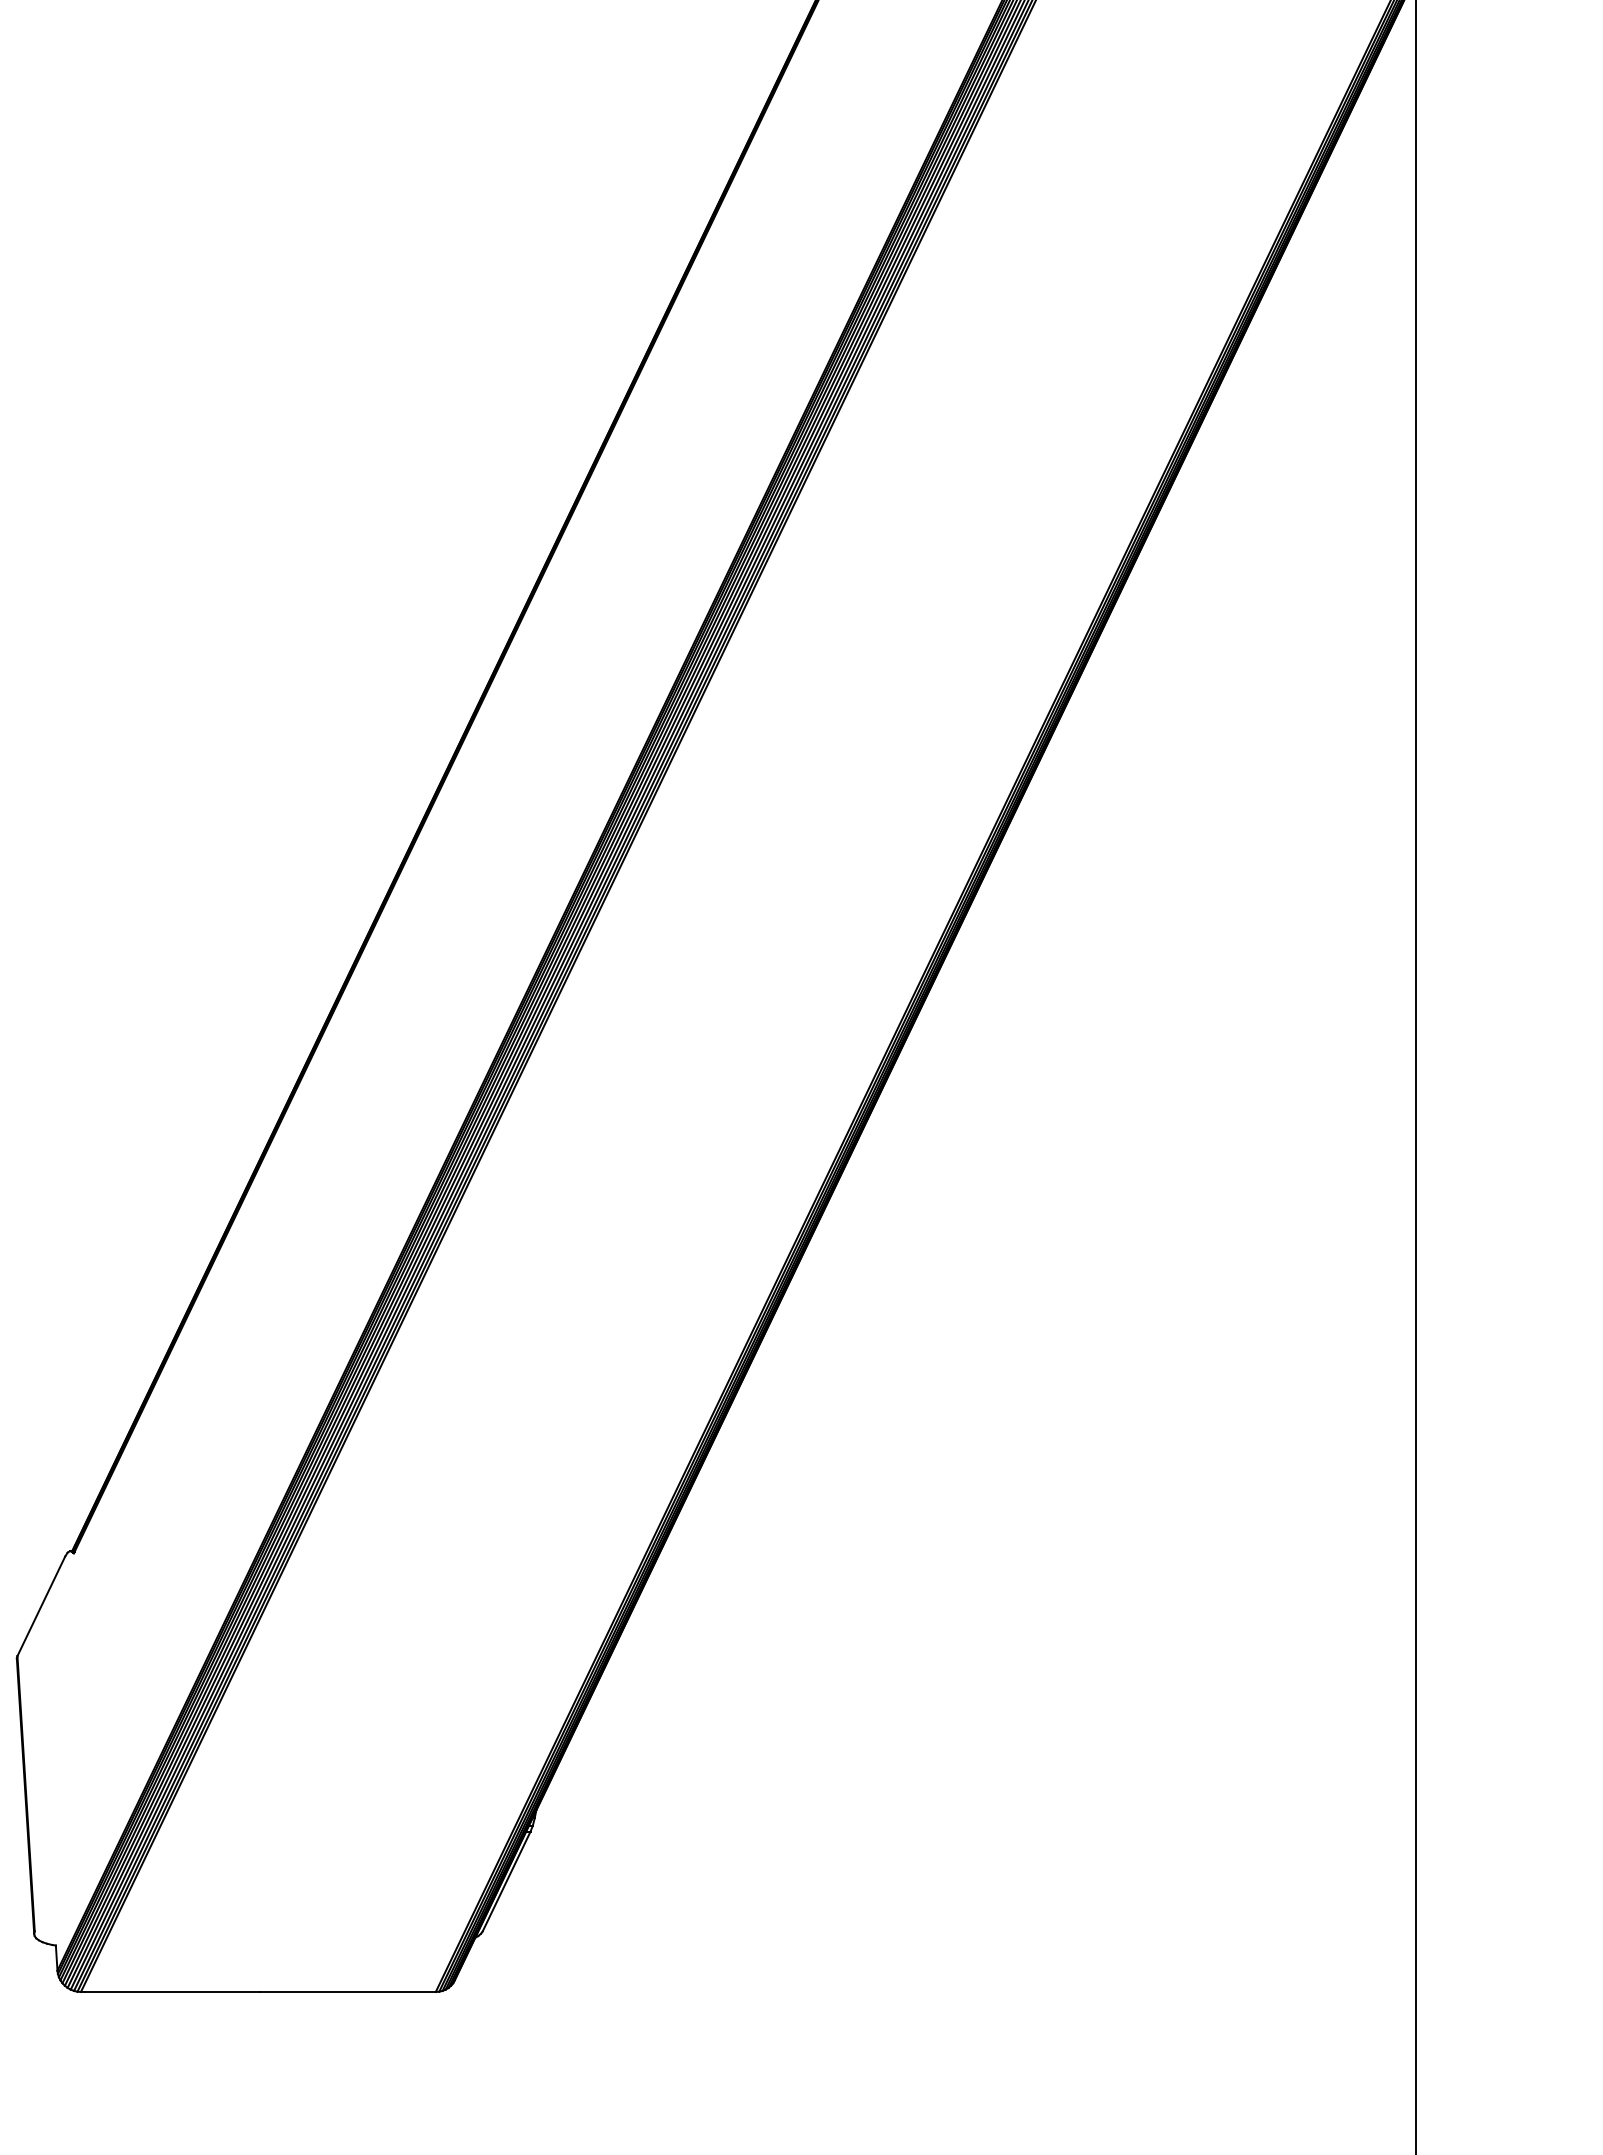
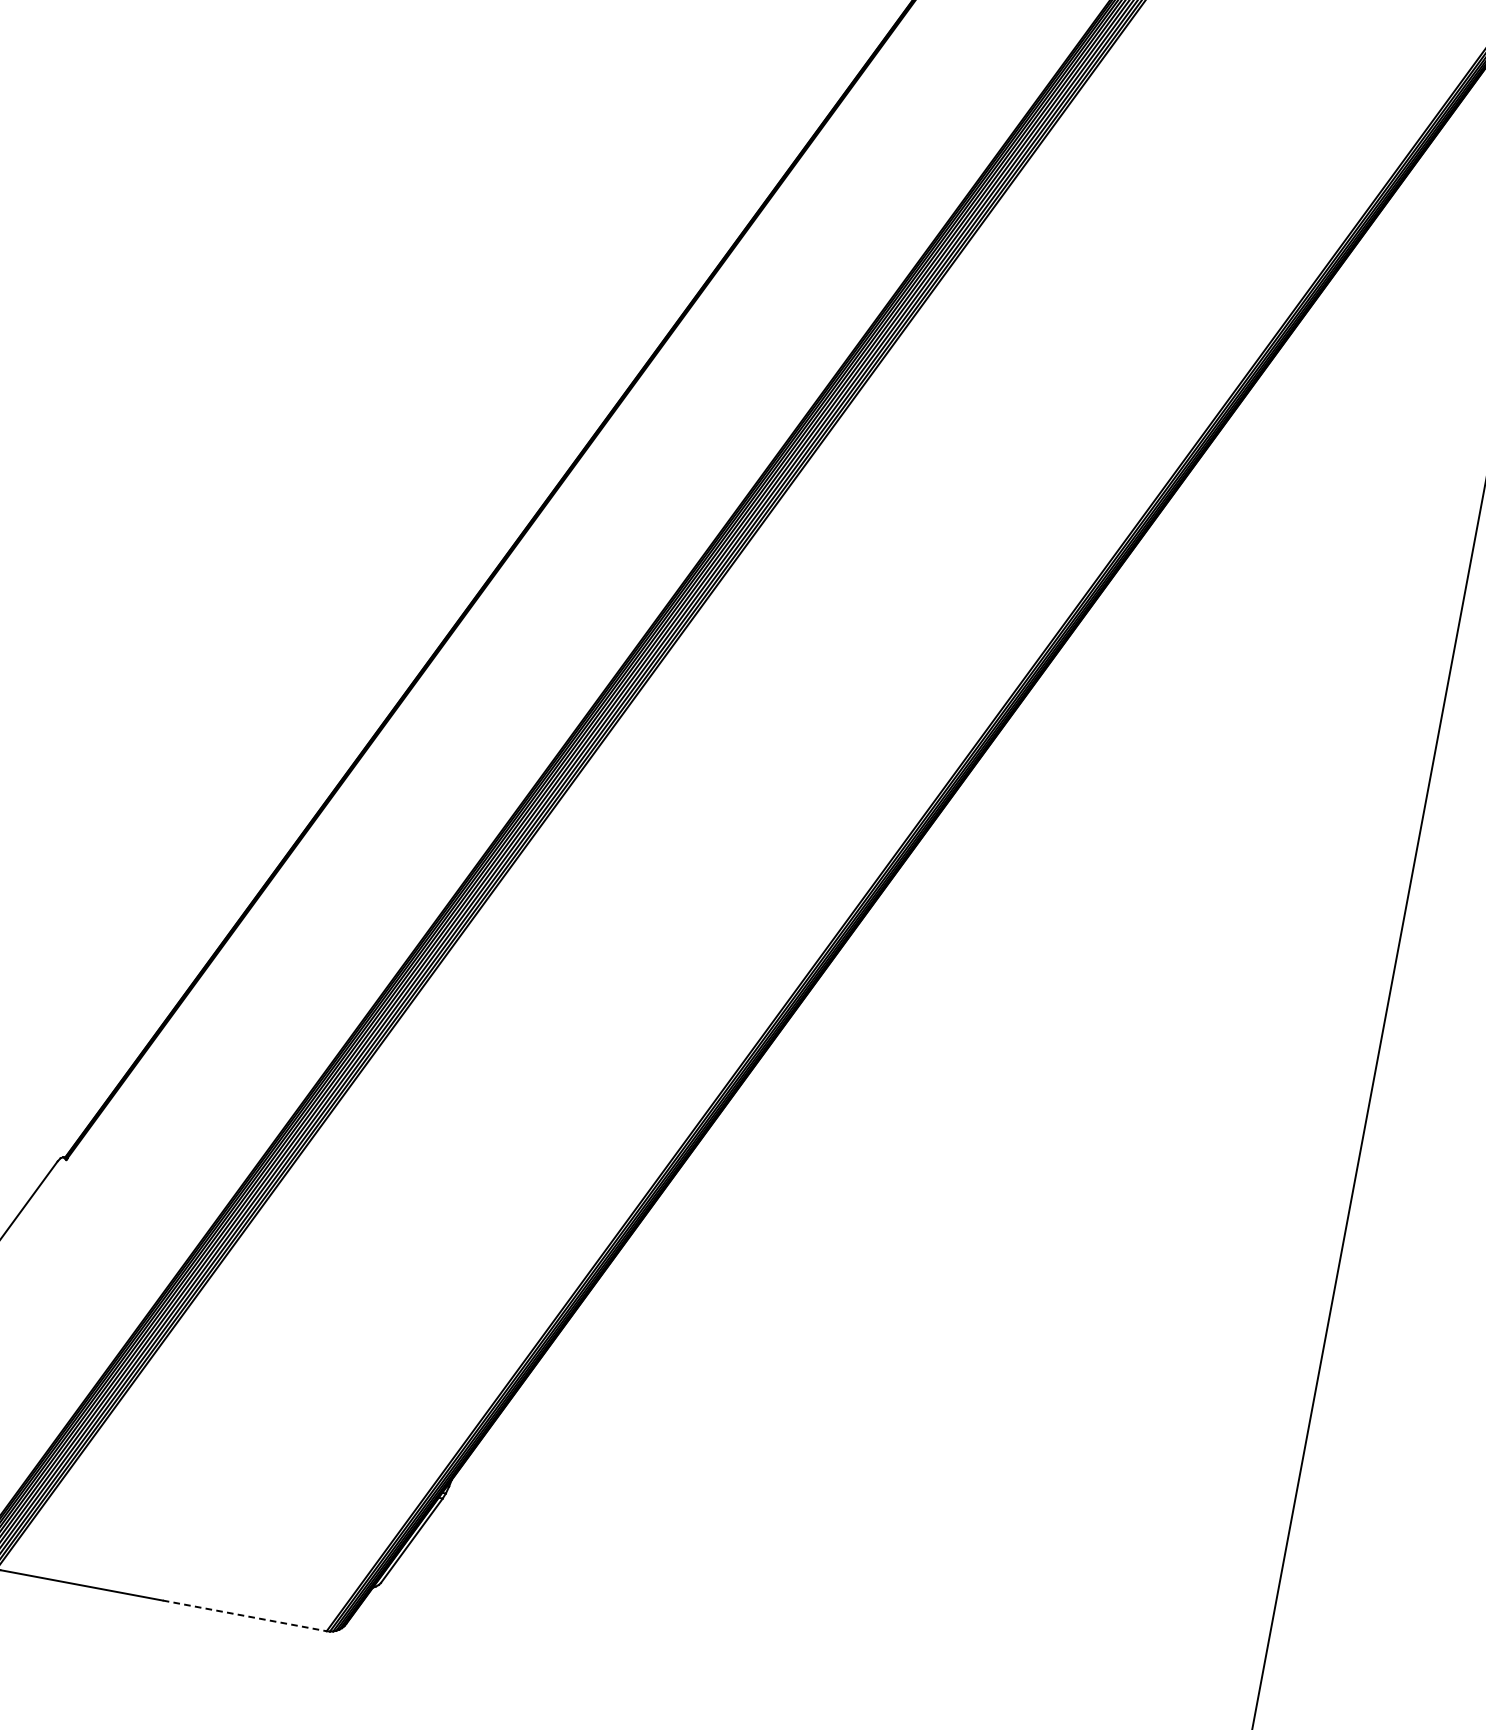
line: (348, 1991) -> (245, 1615), solid -> dashed

